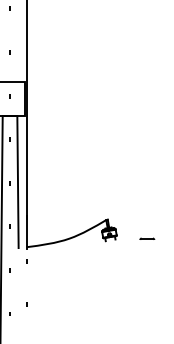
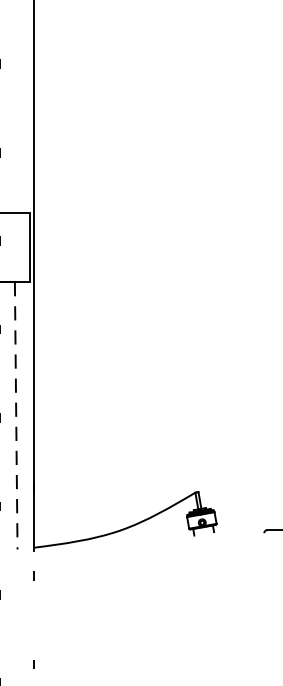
line: (17, 182) -> (15, 416), solid -> dashed

